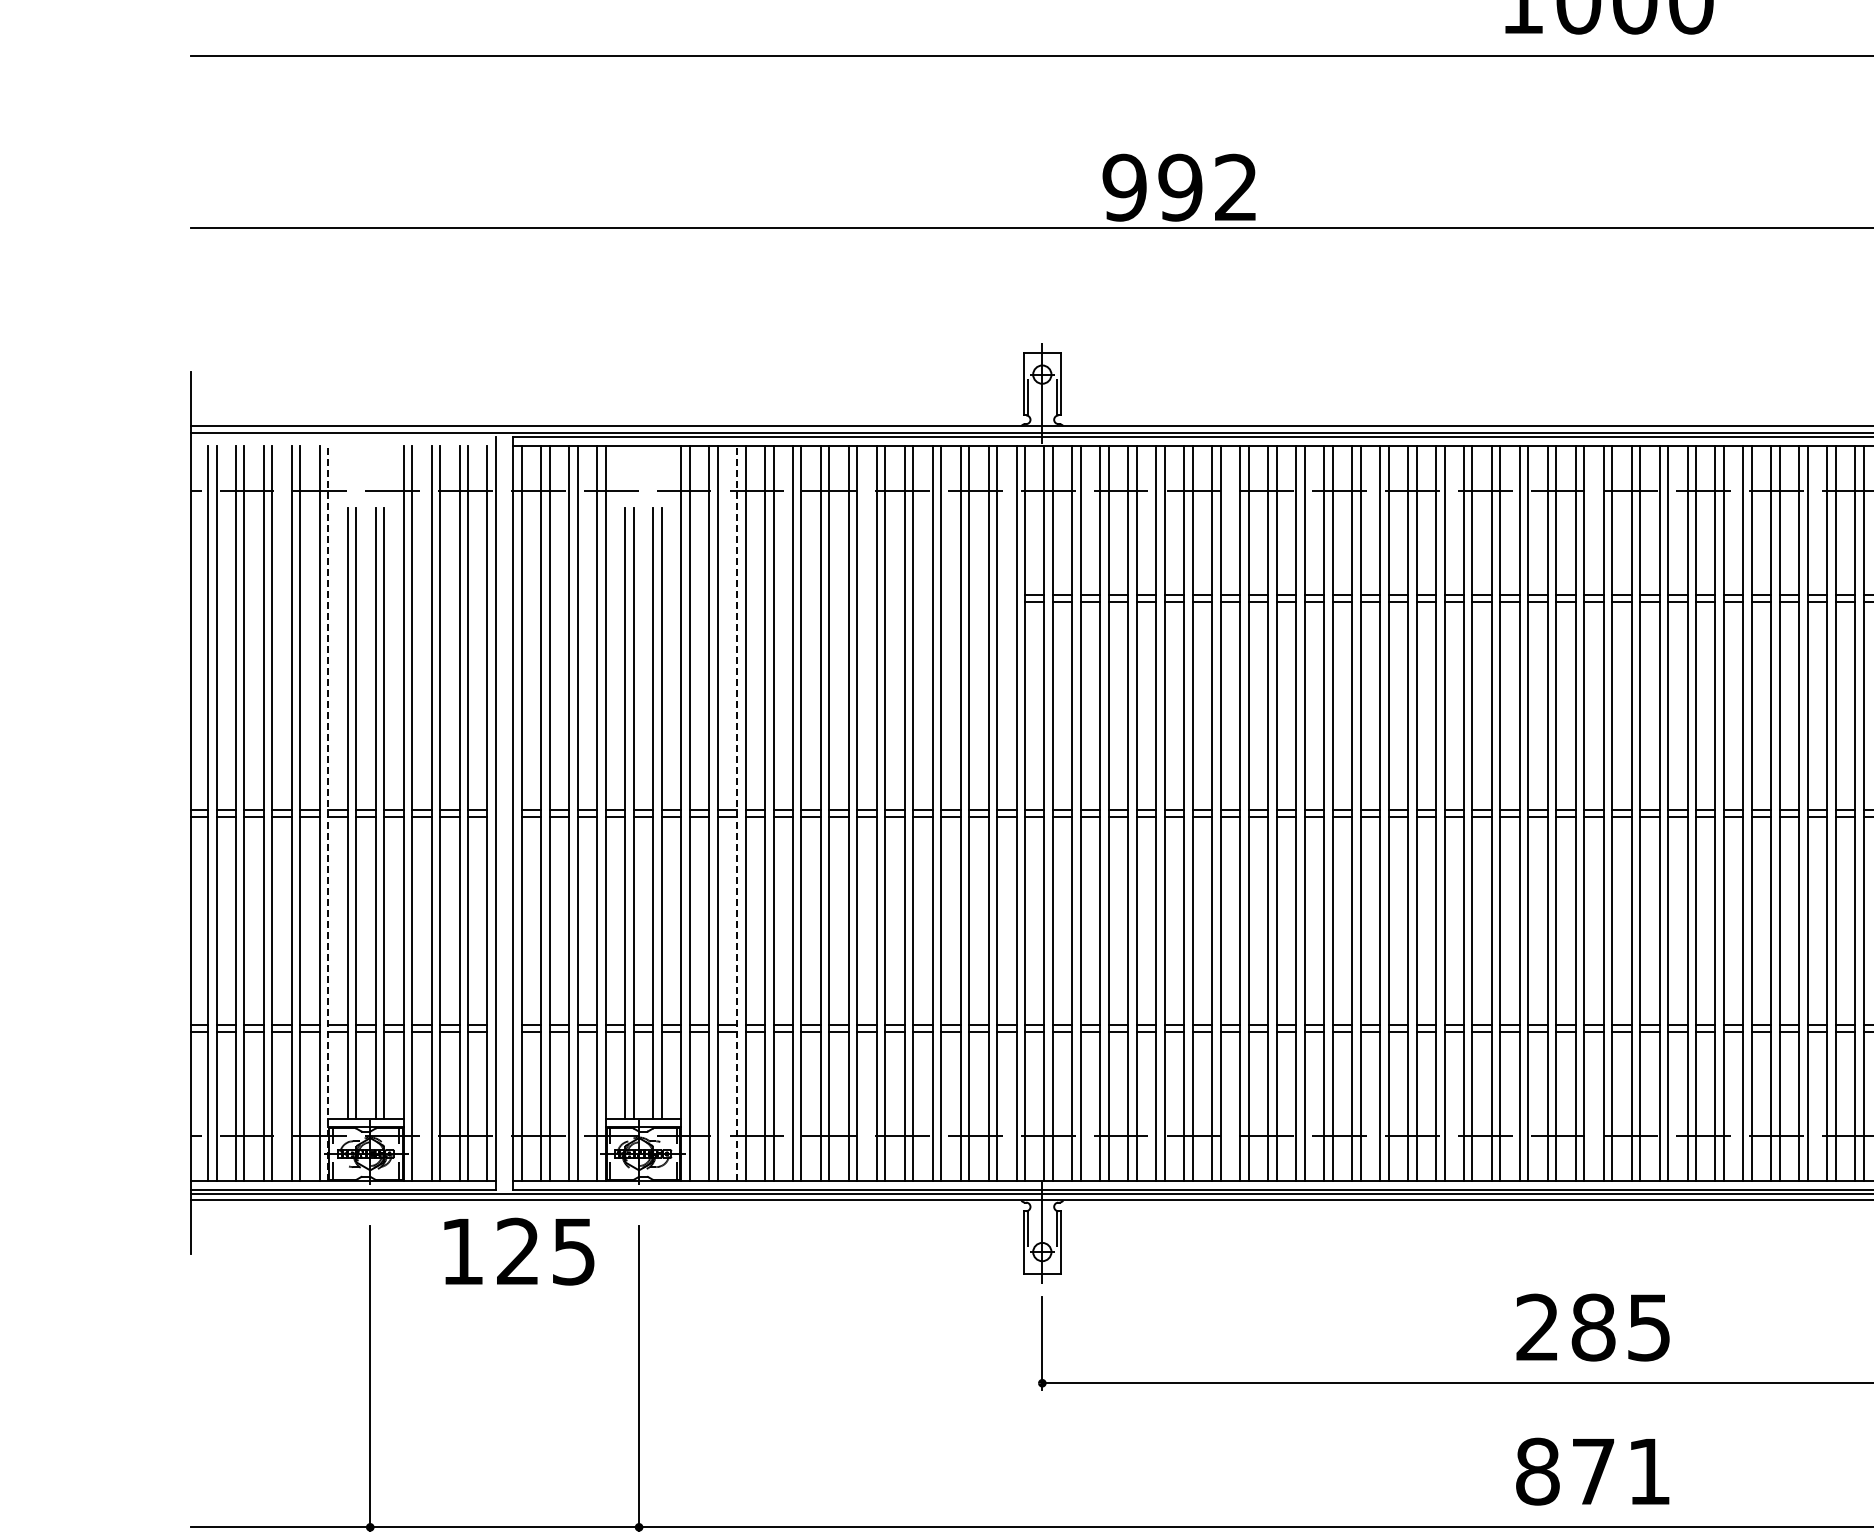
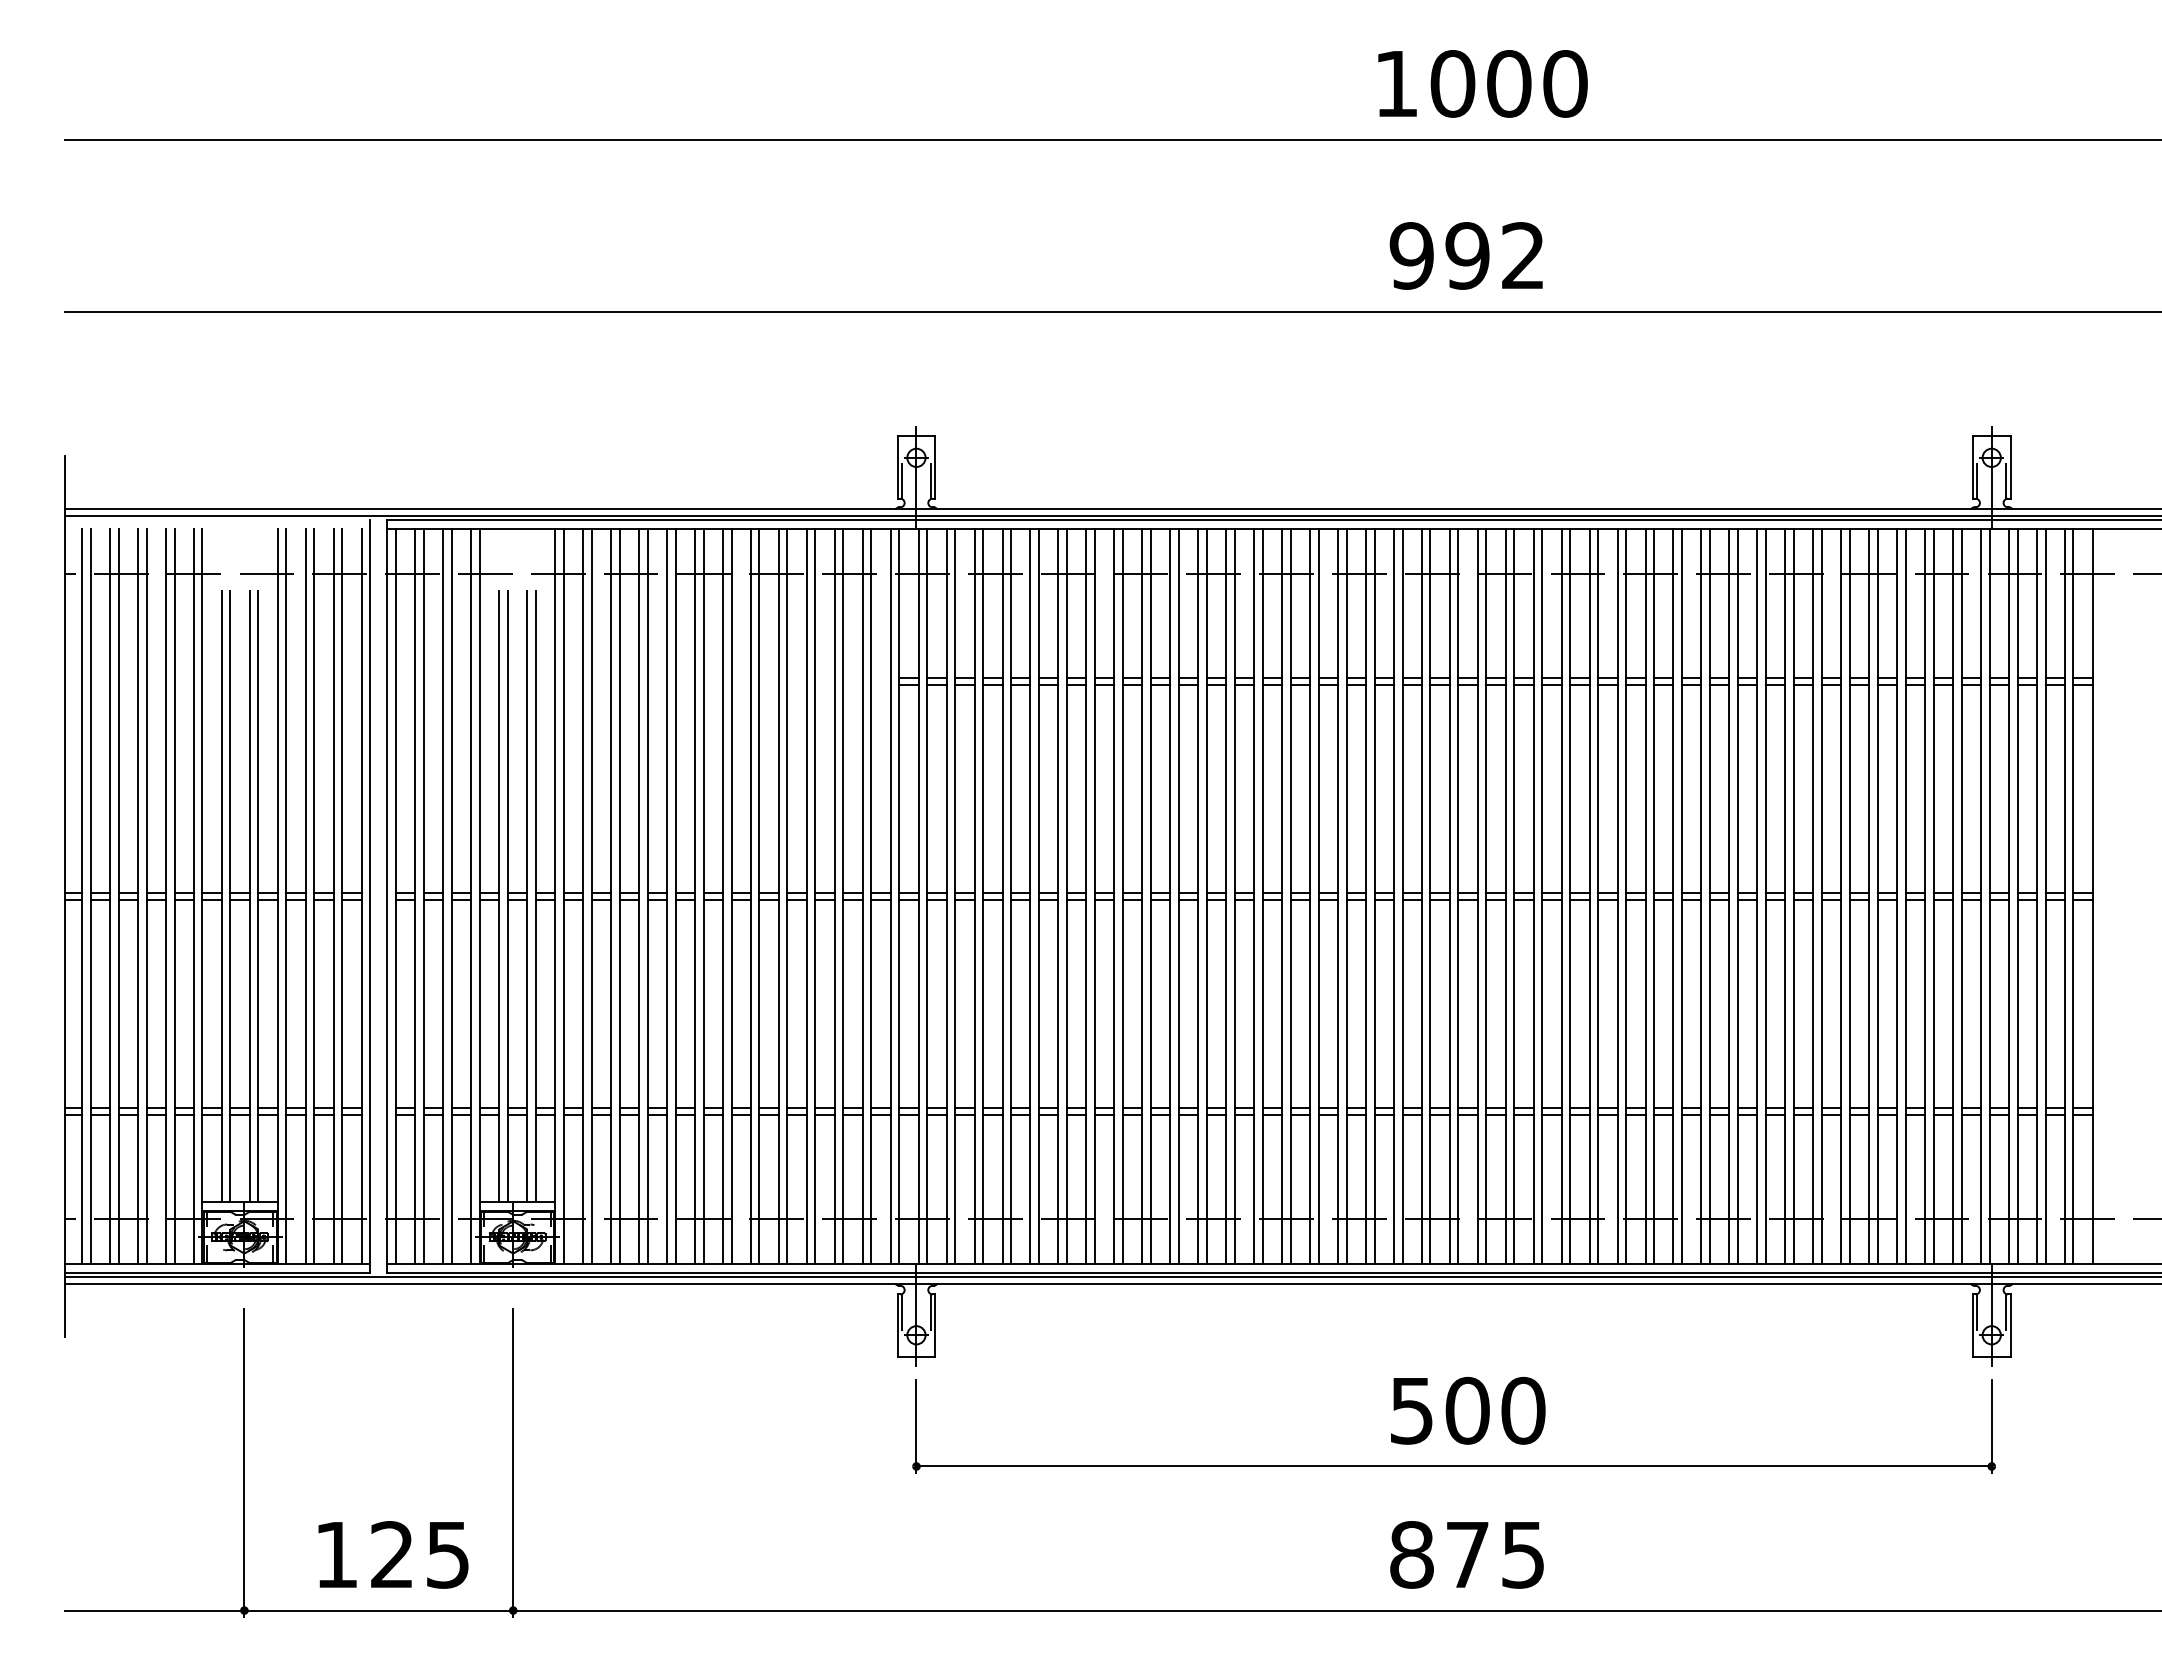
text: (1178, 187) -> (1465, 255), moved
line: (328, 813) -> (202, 896), dashed -> solid
line: (737, 813) -> (611, 896), dashed -> solid
text: (519, 1251) -> (393, 1554), moved
text: (1593, 1327) -> (1467, 1410), 285 -> 500
text: (1648, 1472) -> (1522, 1555), 871 -> 875

